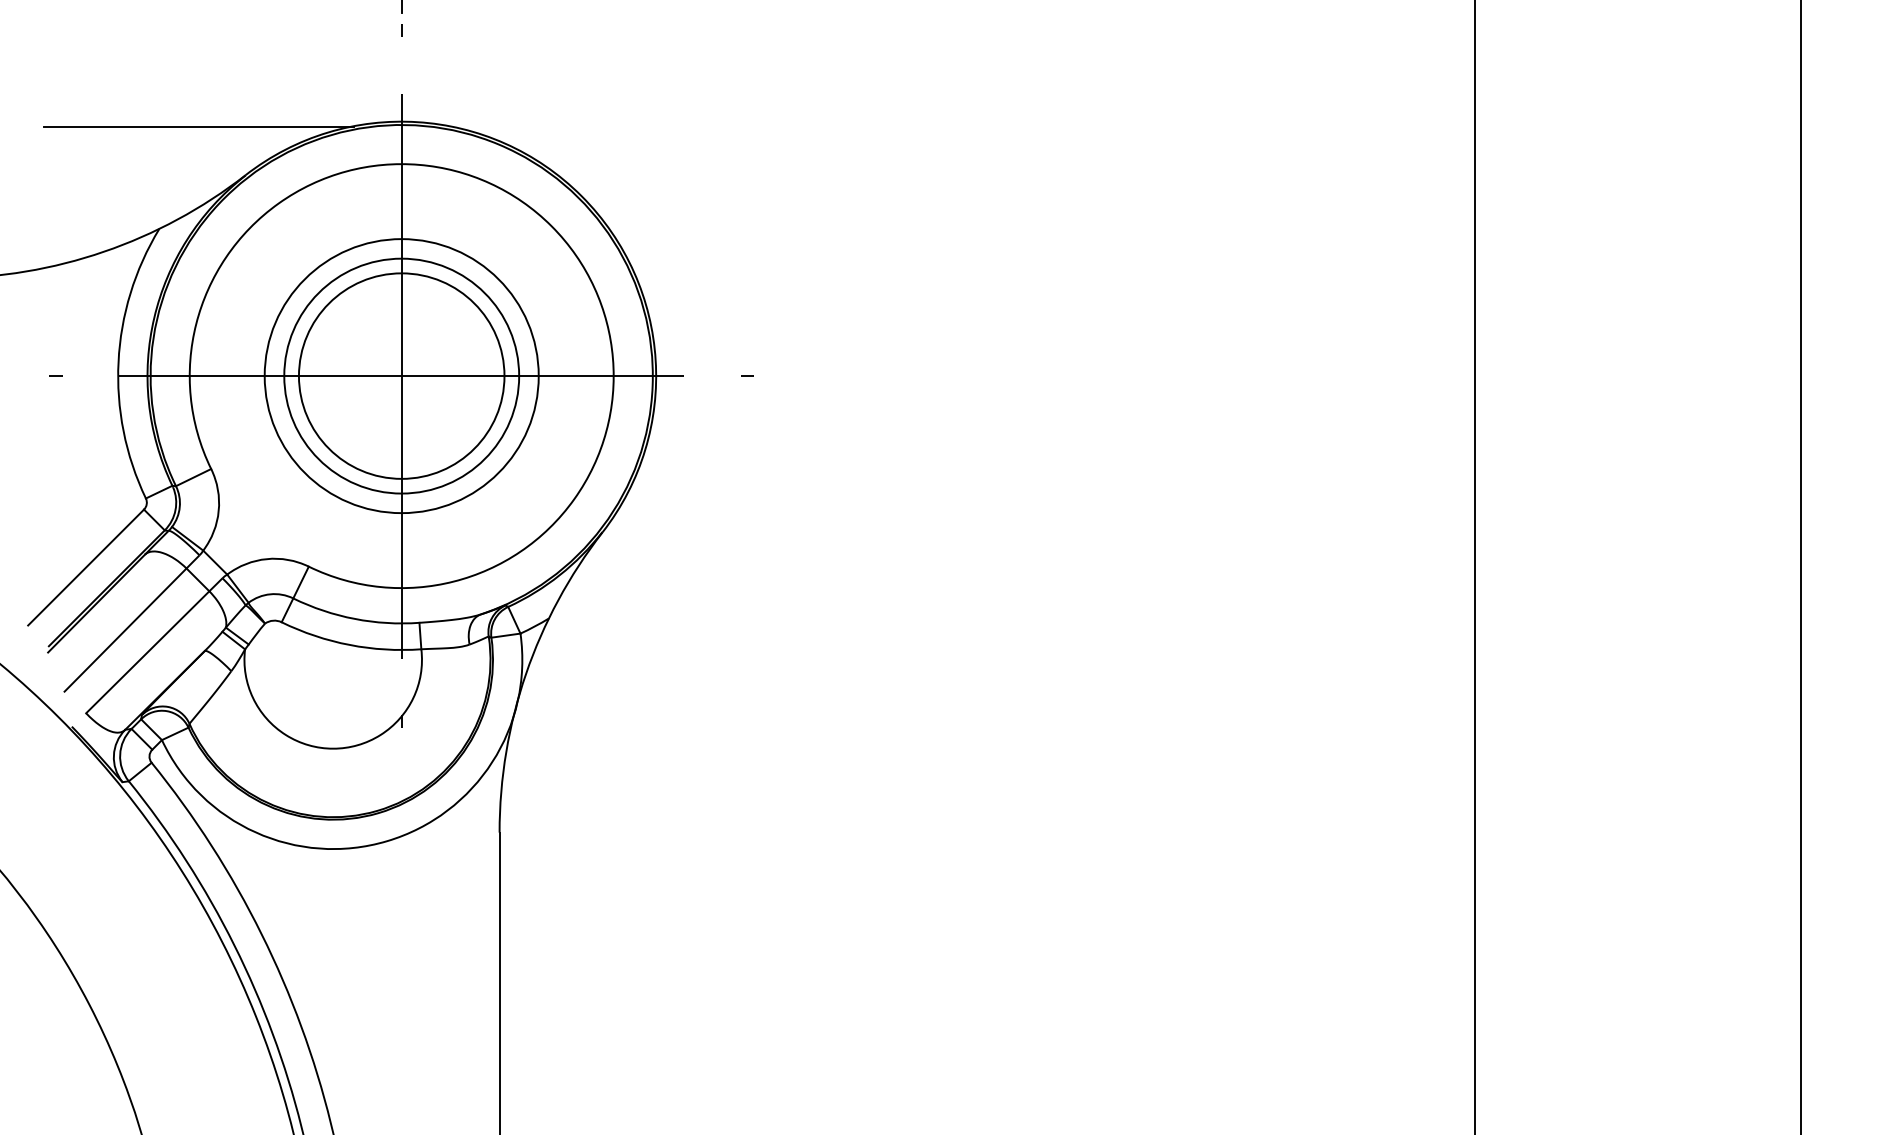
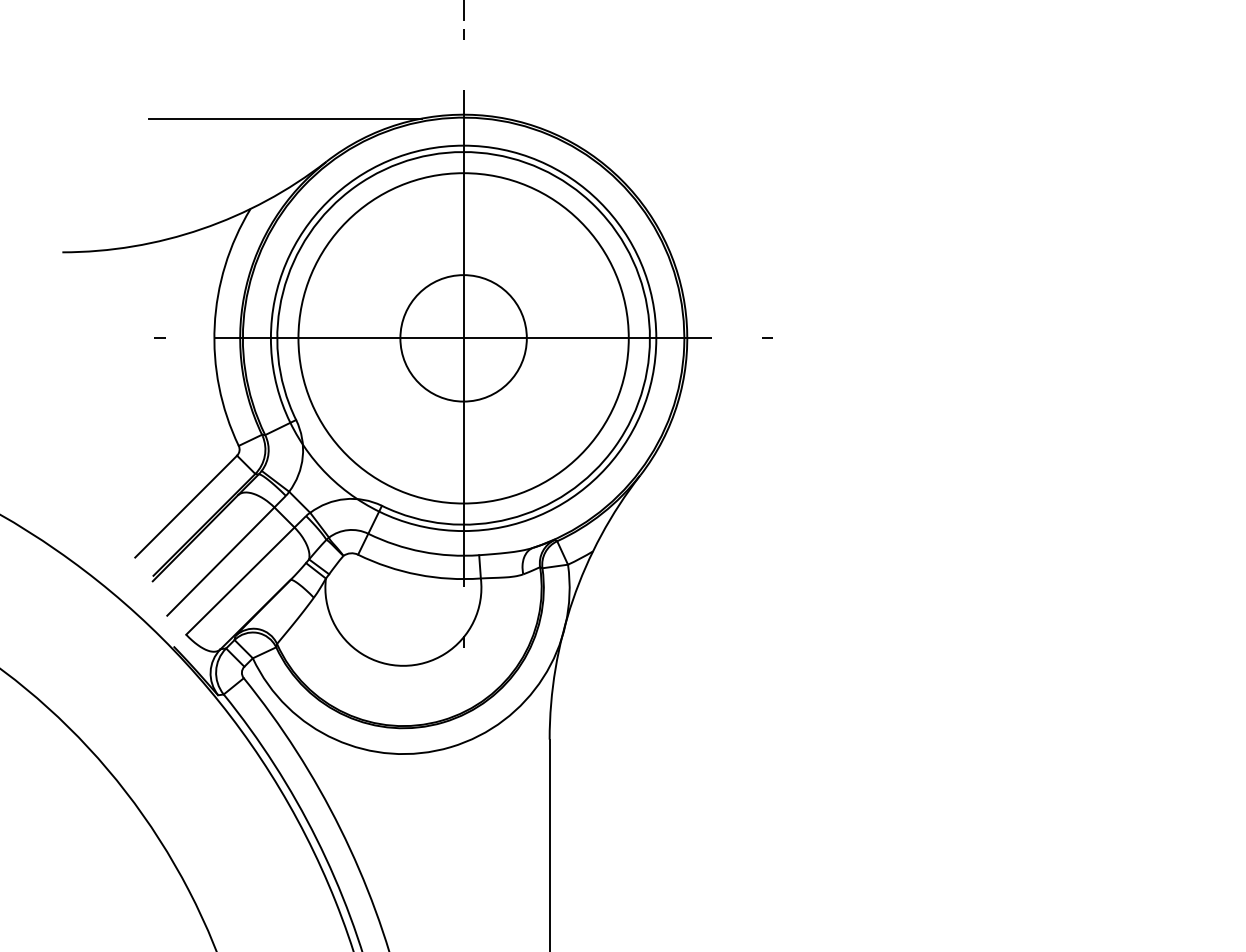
circle: (401, 375) -> (463, 337), size x0.7
circle: (401, 375) -> (463, 337), size x1.6
circle: (401, 376) -> (463, 338), size x1.6

